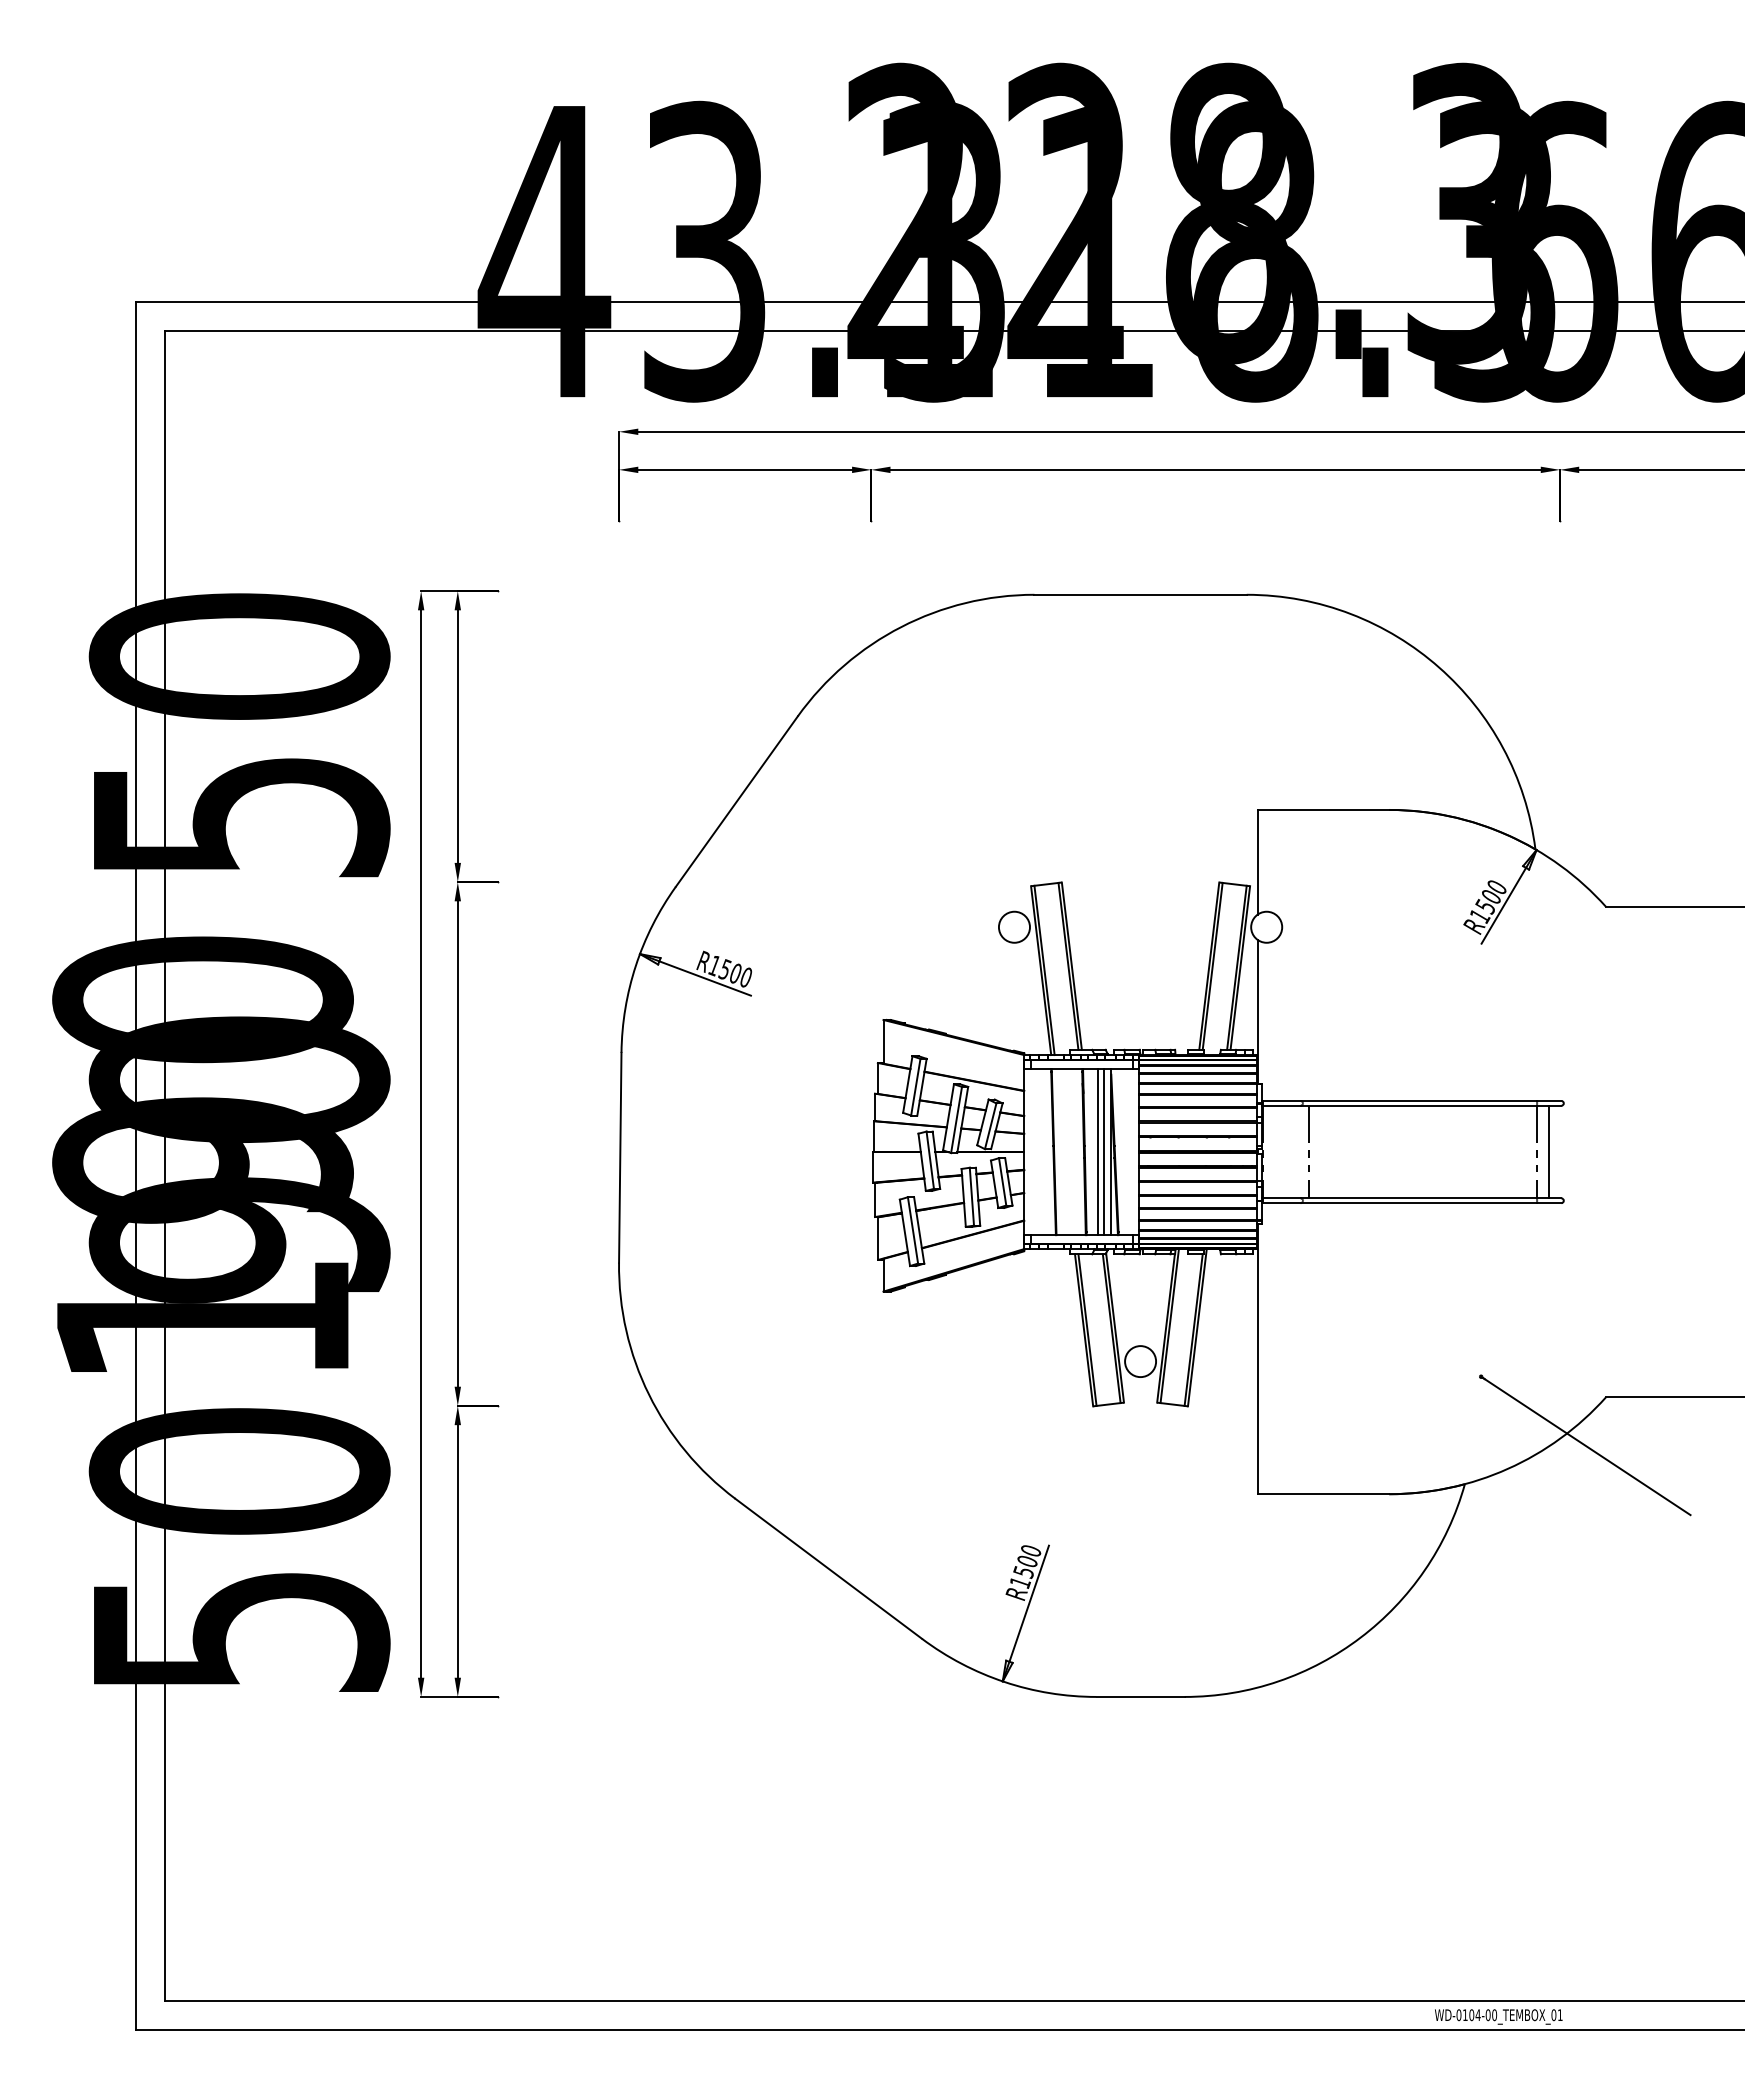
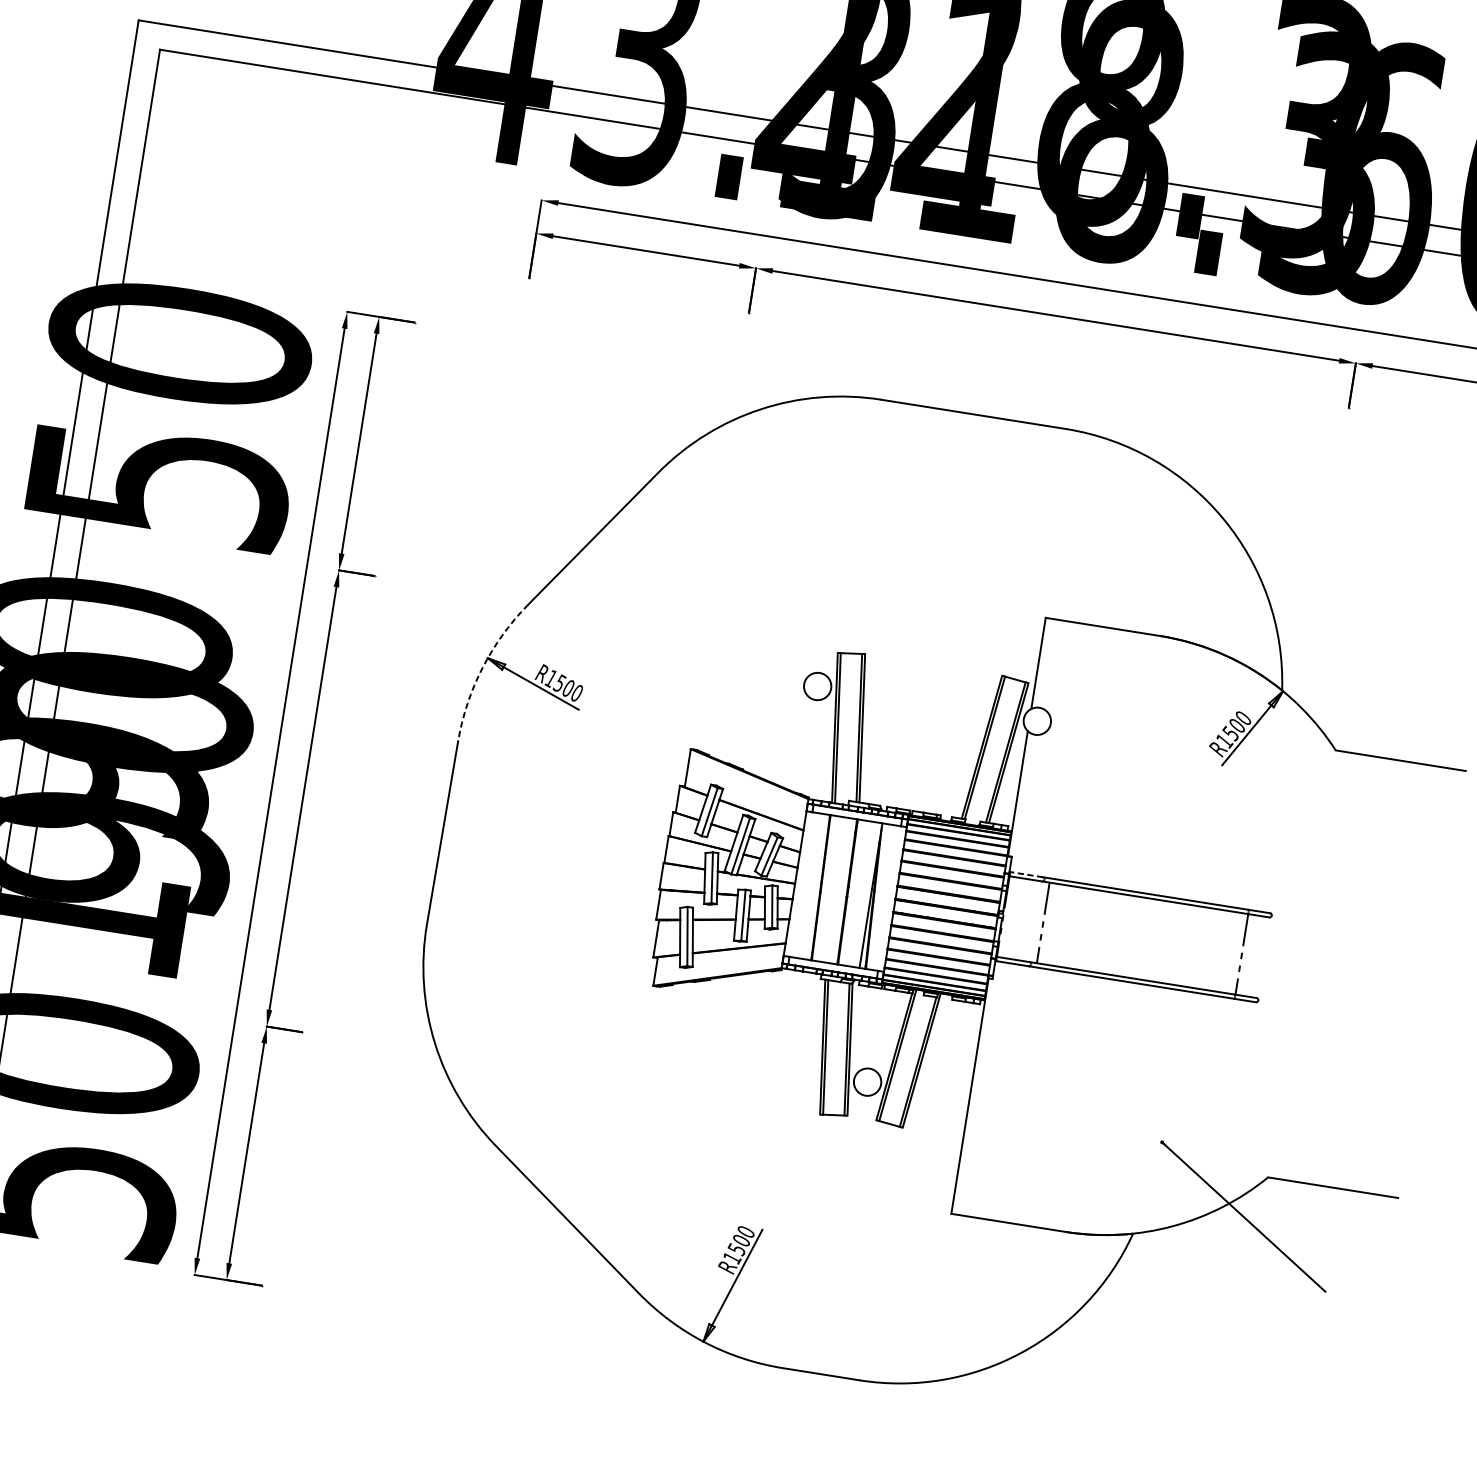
arc: (635, 965) -> (482, 667), solid -> dashed
line: (1281, 1100) -> (1026, 874), solid -> dashed
line: (1549, 1151) -> (1252, 955), removed
line: (1097, 1152) -> (858, 894), removed
line: (1103, 1152) -> (864, 894), removed

